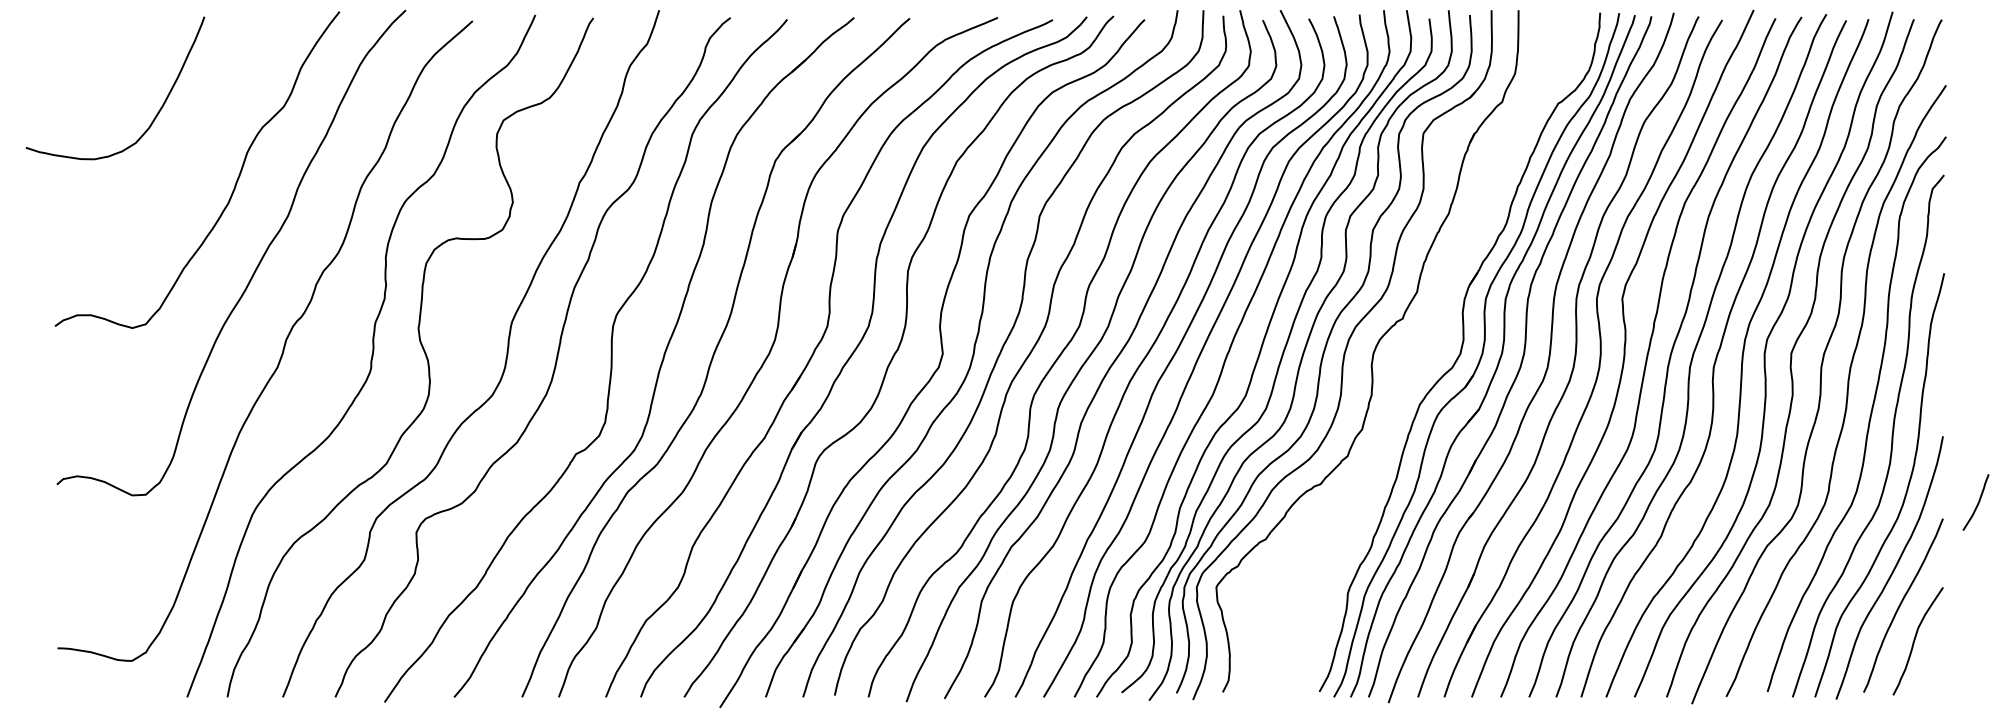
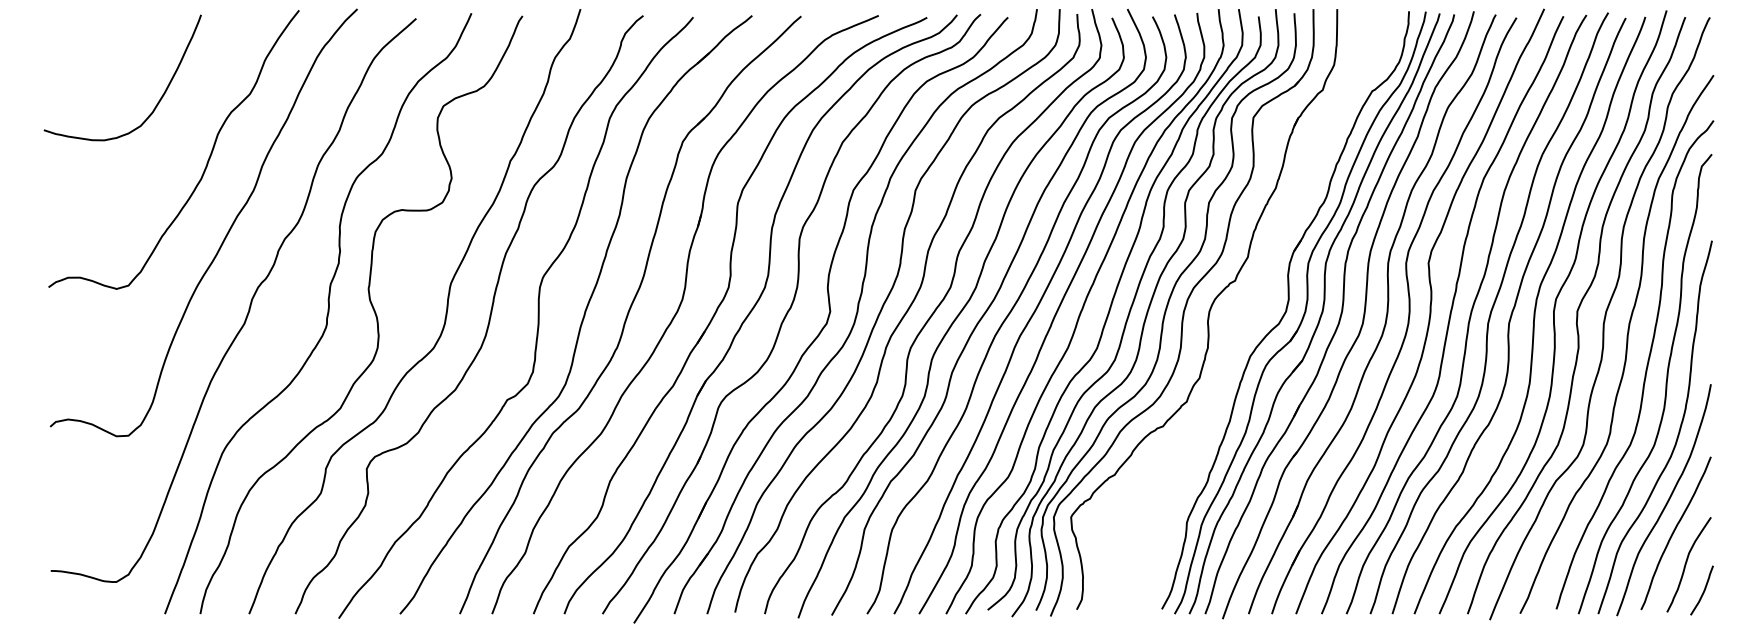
curve: (158, 110) -> (160, 97), moved
curve: (1977, 502) -> (1703, 590), moved

